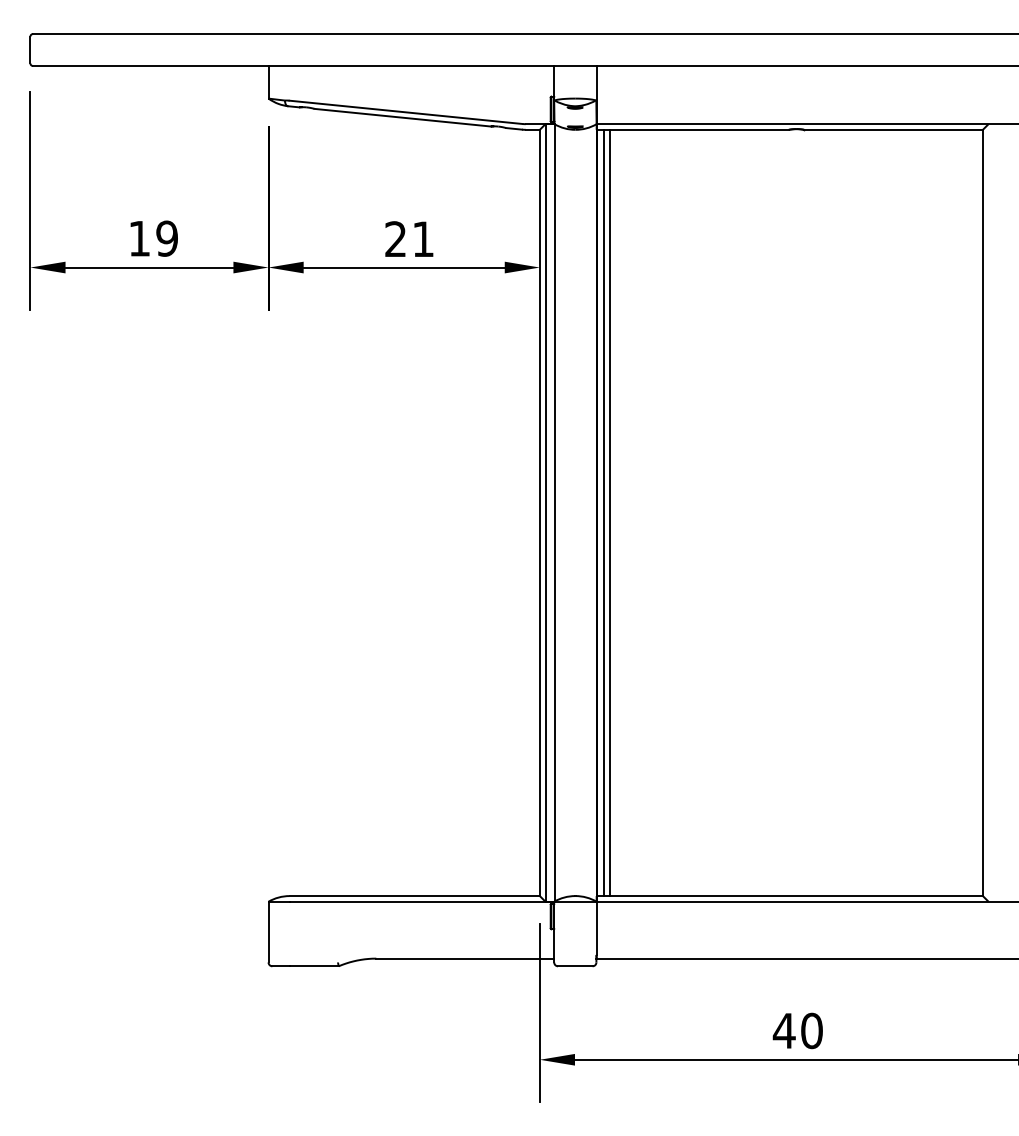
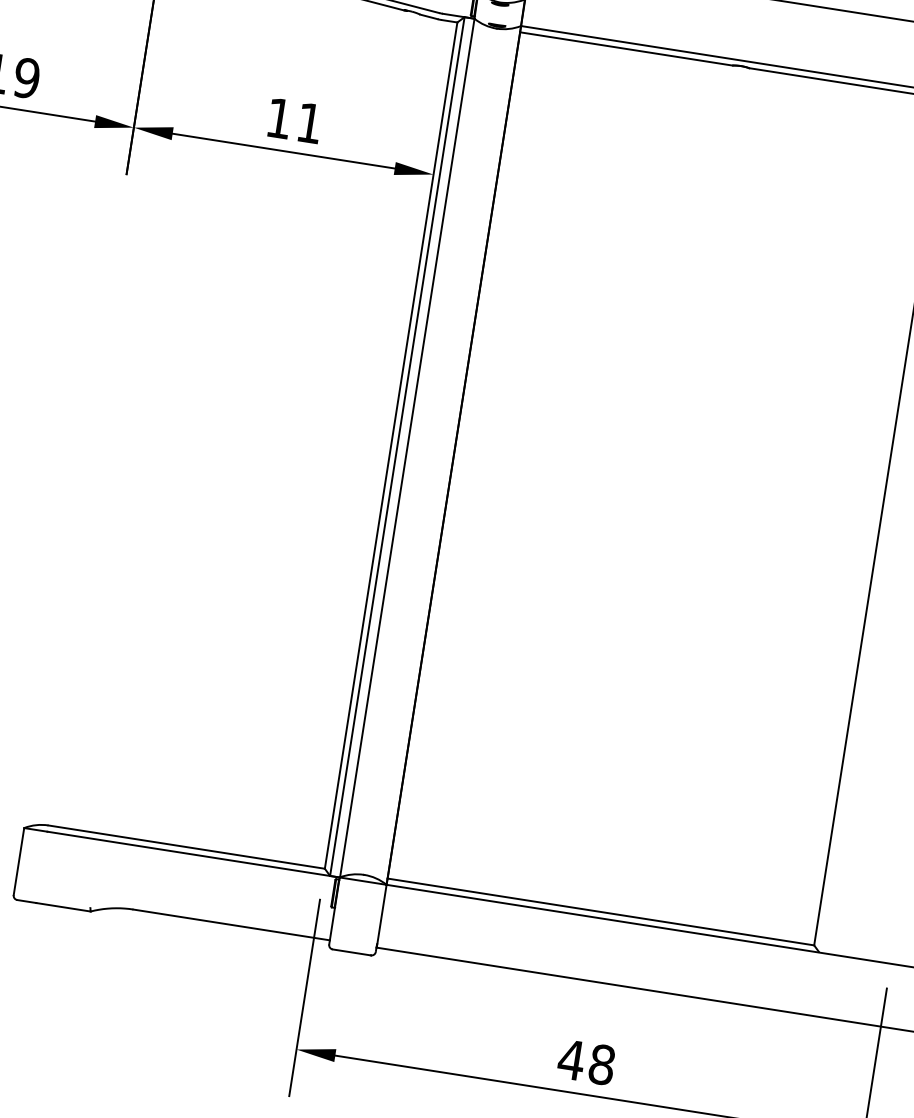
text: (395, 238) -> (279, 117), 21 -> 11
line: (604, 512) -> (462, 456), removed
line: (610, 512) -> (469, 457), removed
text: (811, 1030) -> (601, 1064), 40 -> 48

